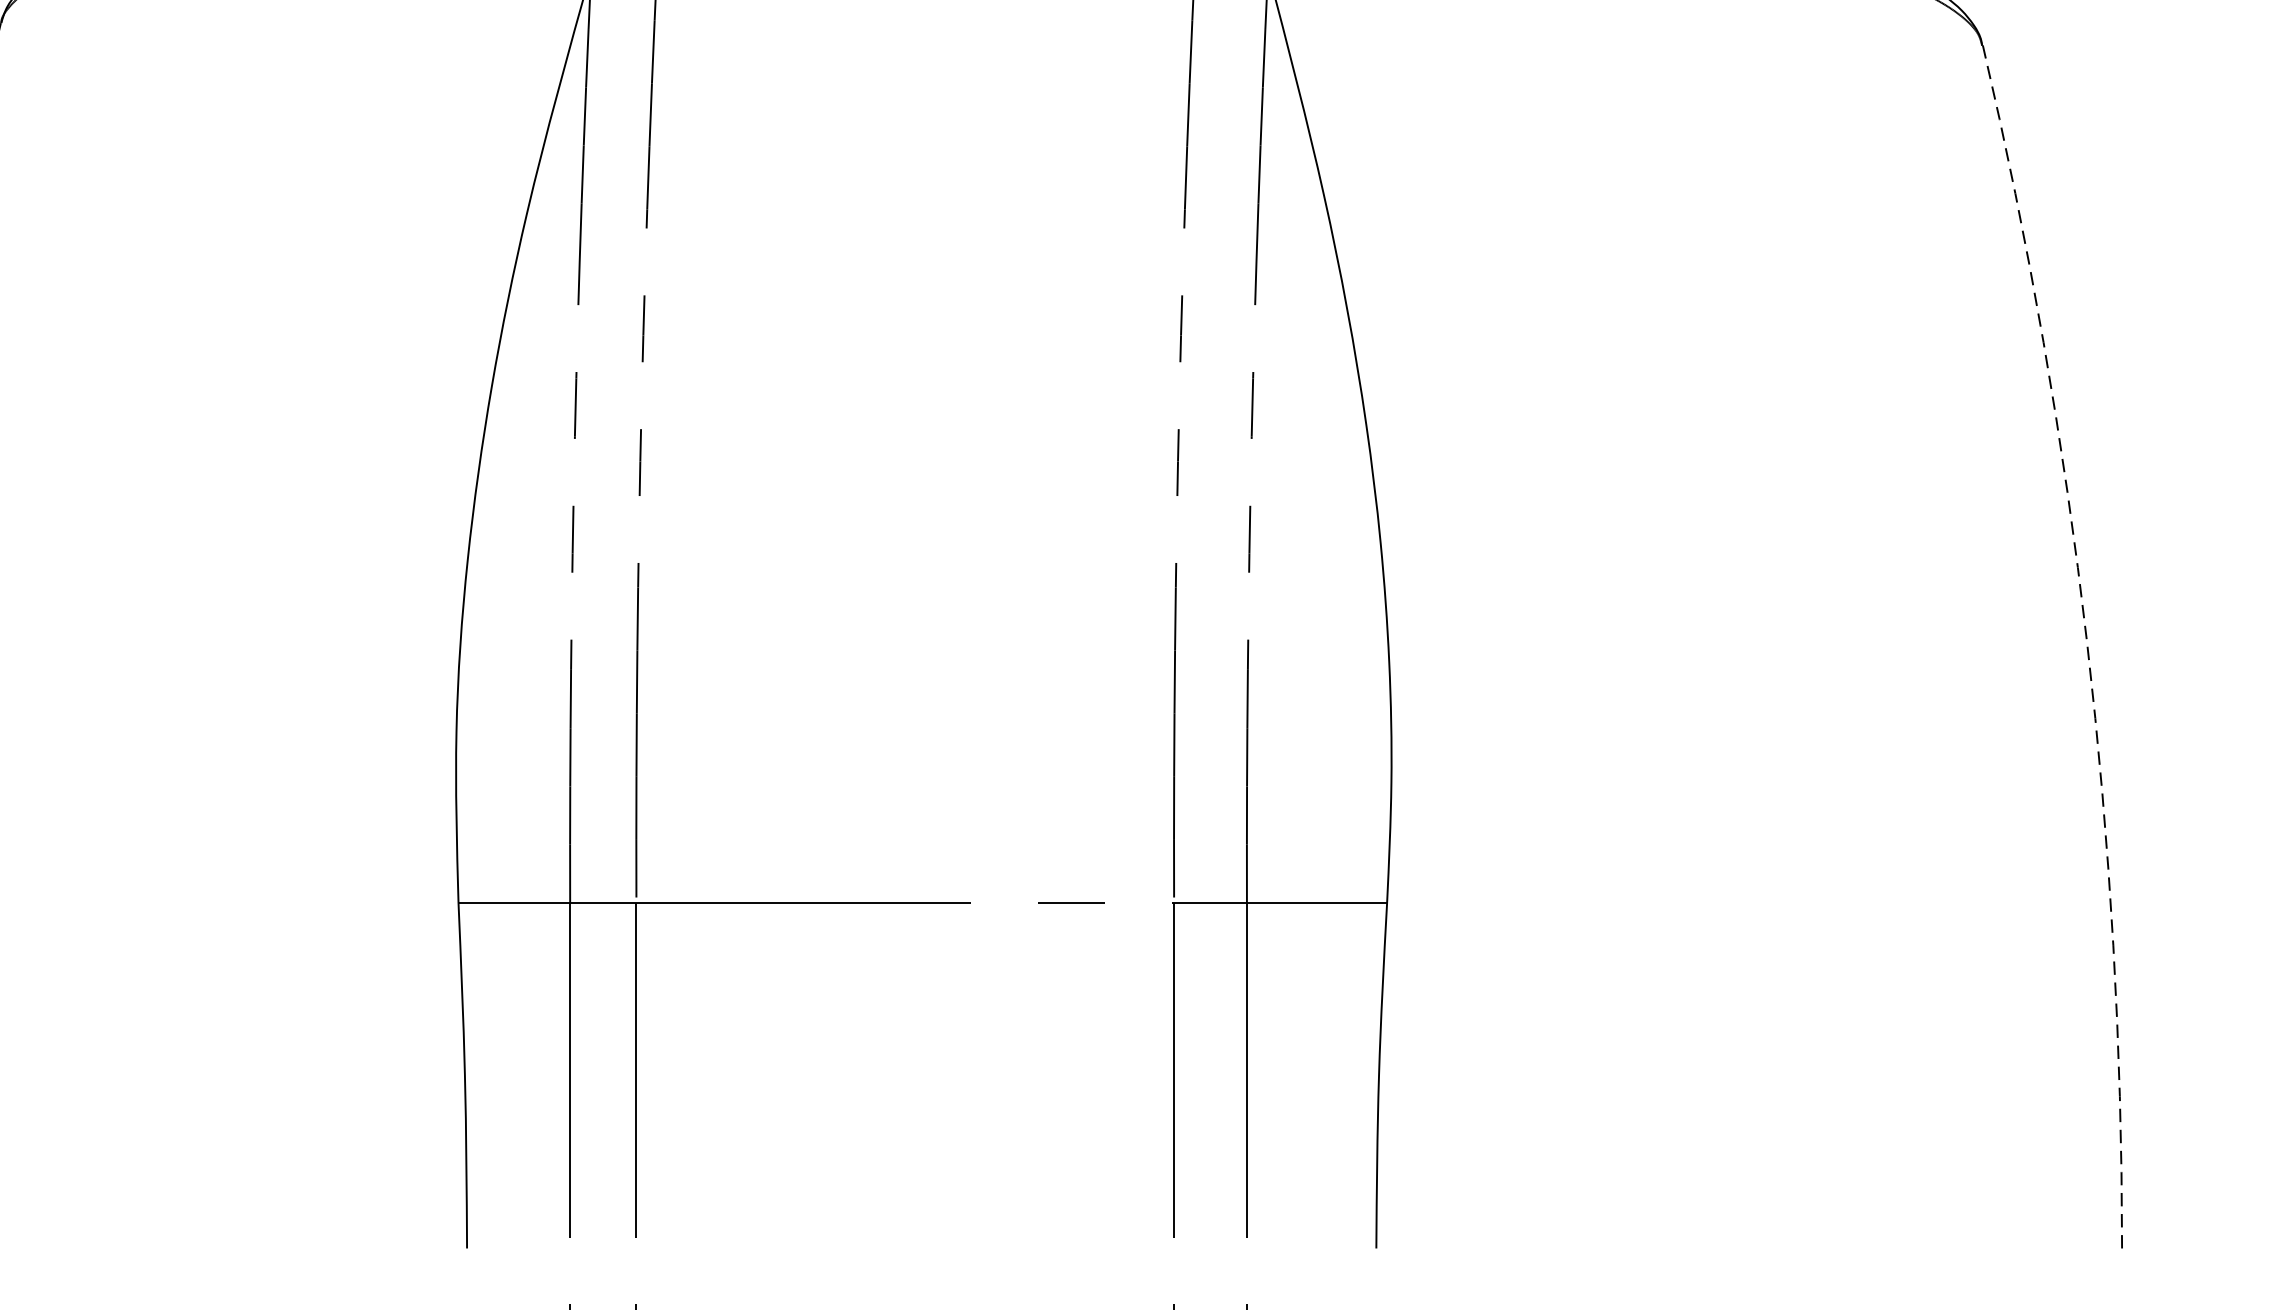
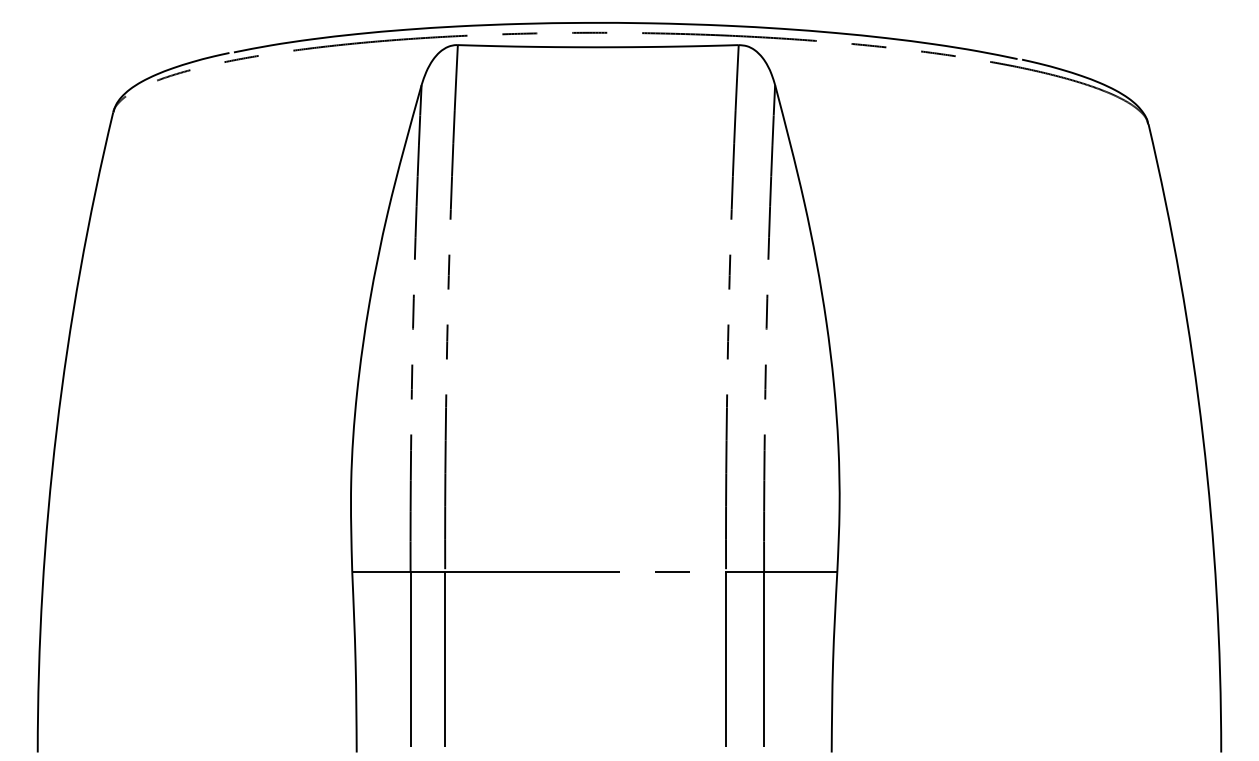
arc: (2086, 643) -> (1202, 436), dashed -> solid

